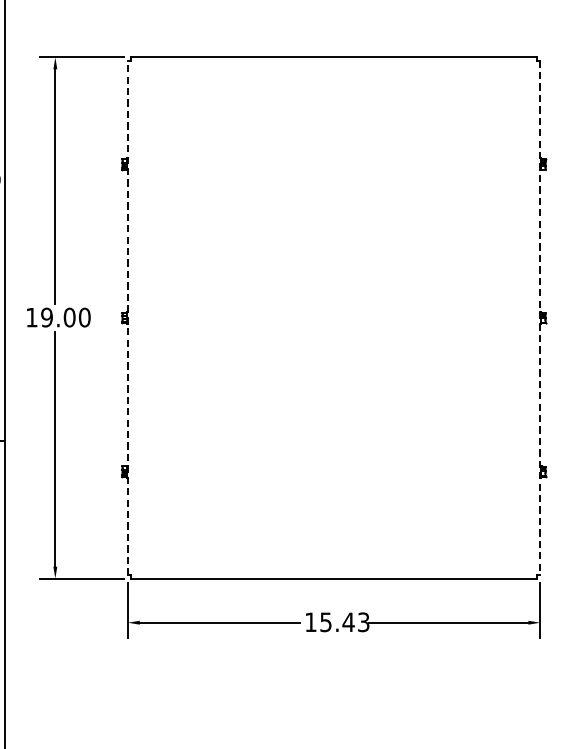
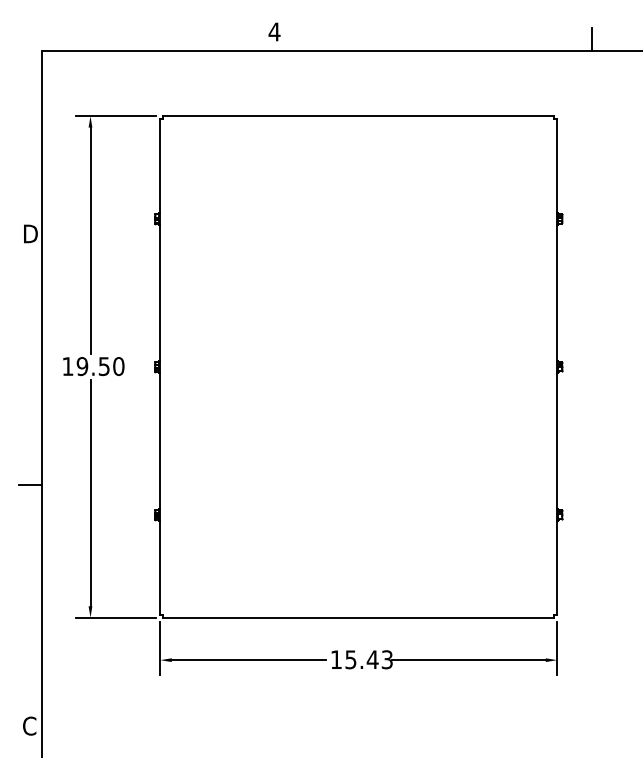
text: (68, 317) -> (103, 366), 19.00 -> 19.50
line: (128, 317) -> (160, 366), dashed -> solid
line: (540, 317) -> (557, 366), dashed -> solid

